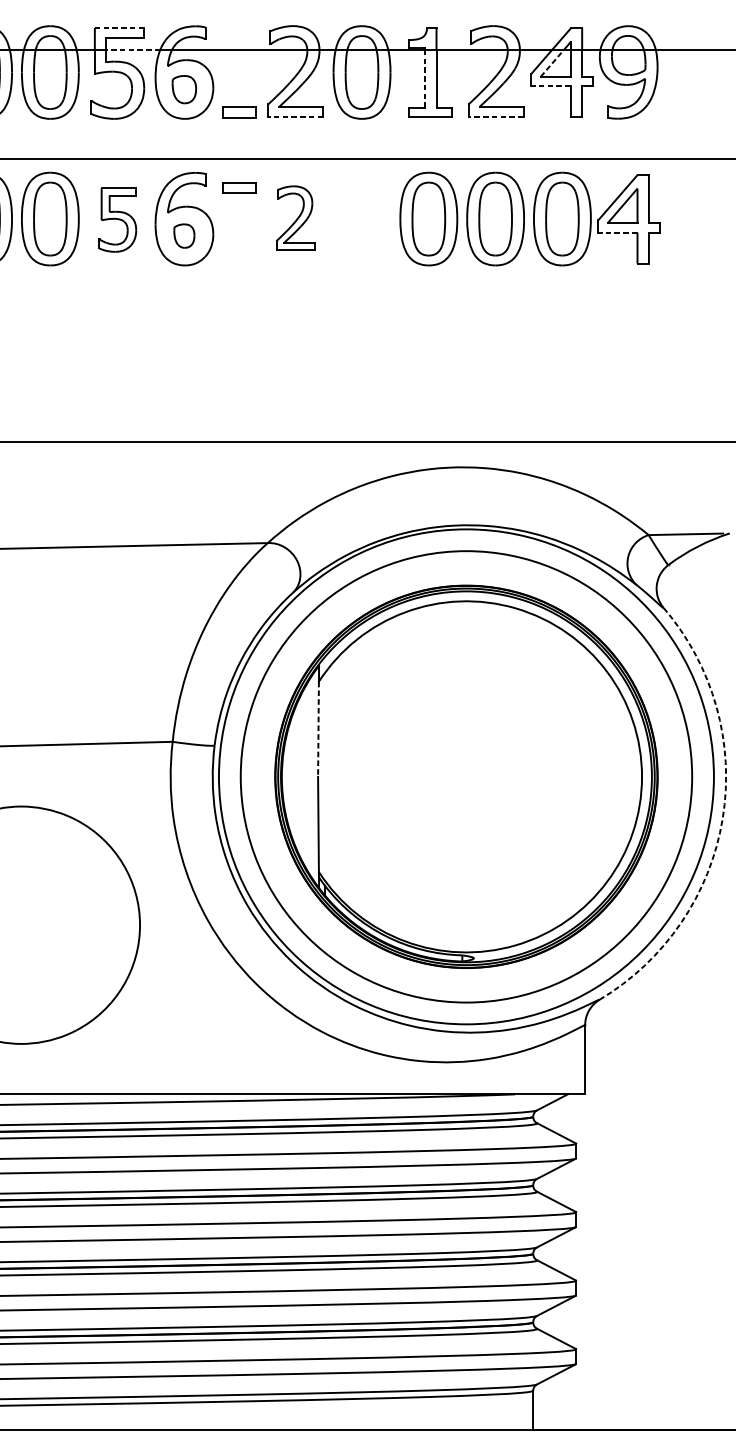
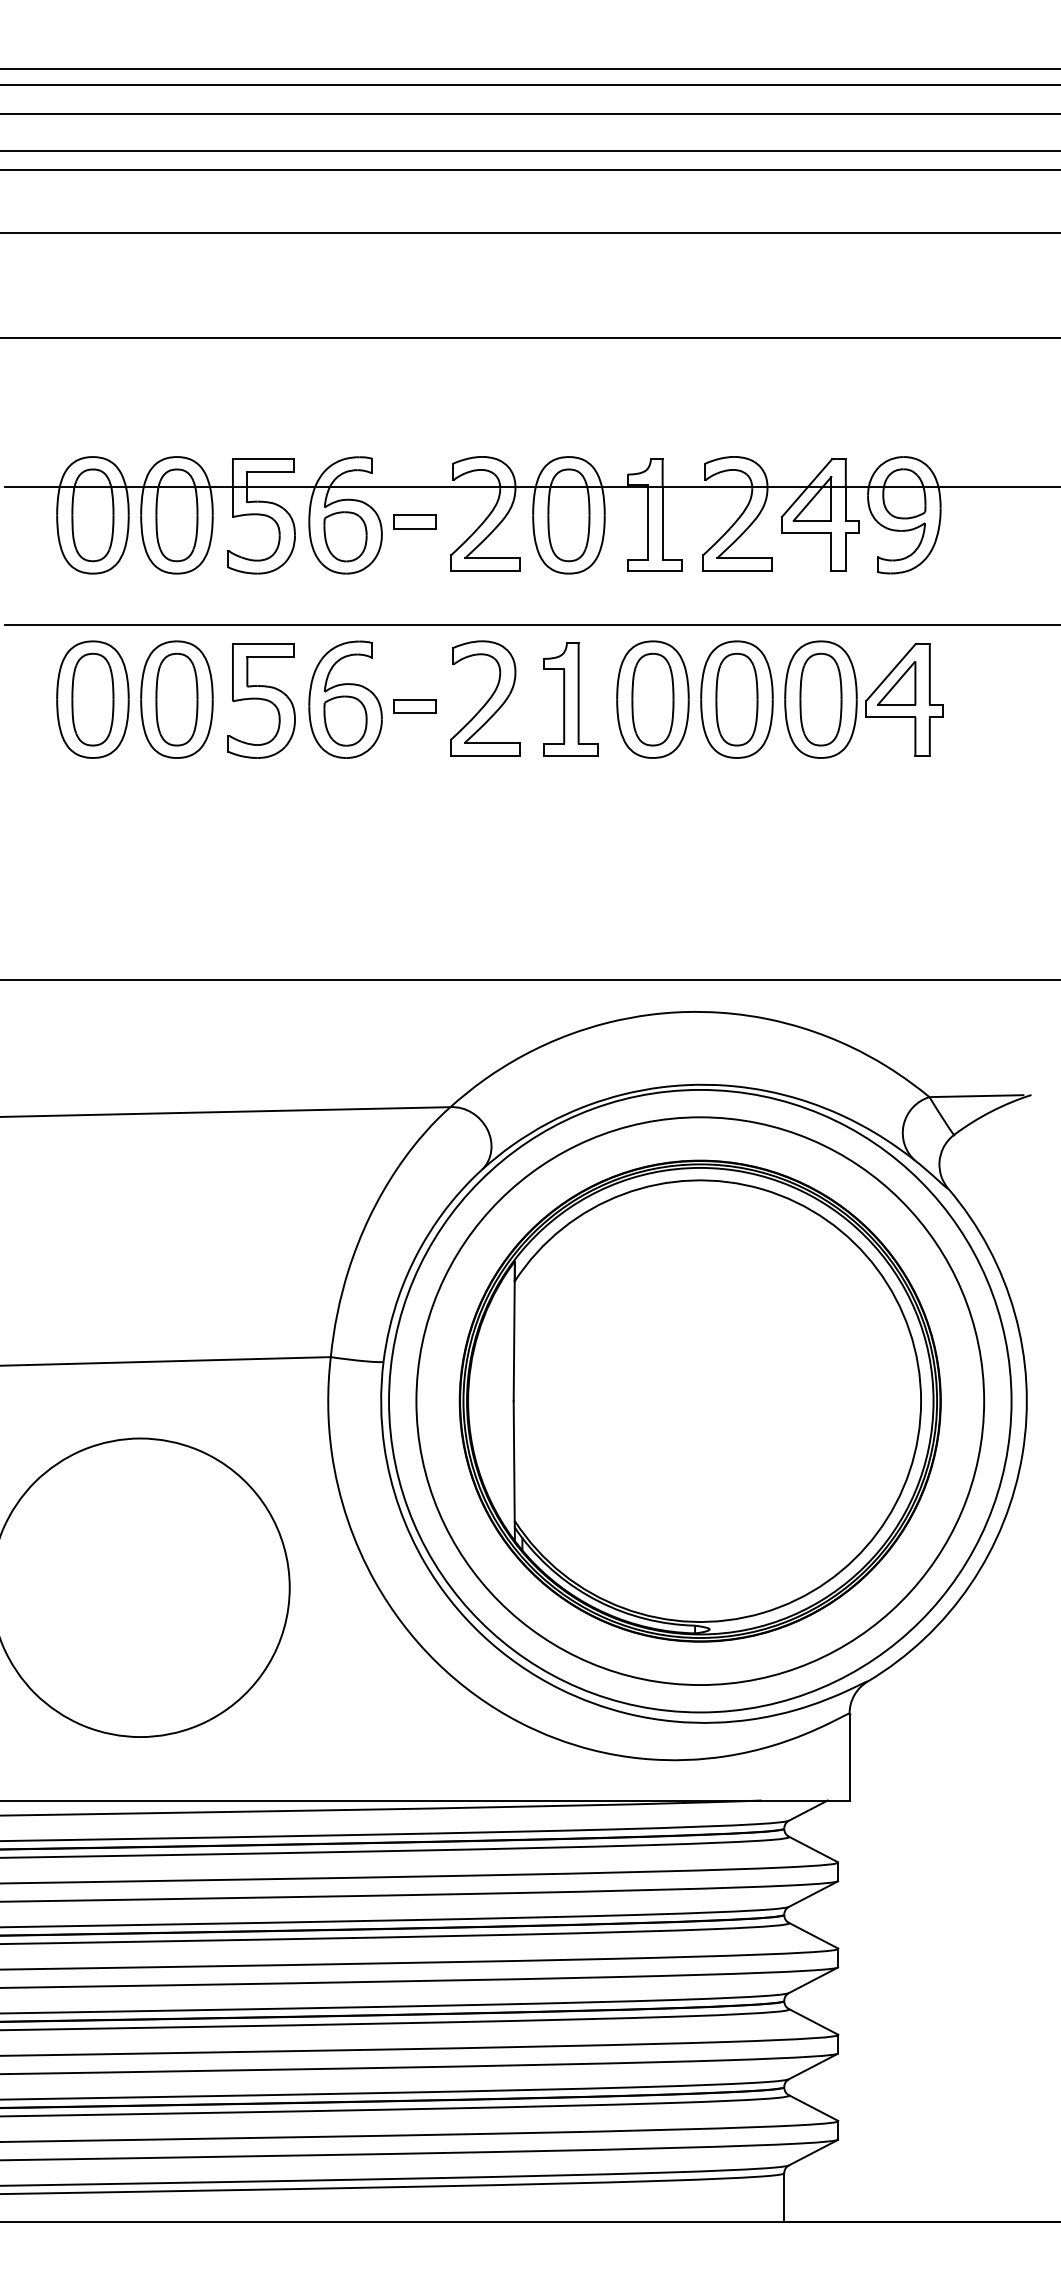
line: (119, 28) -> (263, 459), dashed -> solid
line: (133, 49) -> (281, 486), dashed -> solid
line: (552, 63) -> (808, 503), dashed -> solid
line: (425, 79) -> (648, 523), dashed -> solid
line: (550, 86) -> (806, 532), dashed -> solid
part: (184, 89) -> (345, 536), size x1.43
part: (239, 111) -> (414, 521), moved
line: (295, 117) -> (485, 571), dashed -> solid
line: (496, 117) -> (737, 571), dashed -> solid
part: (239, 187) -> (414, 706), moved
part: (295, 218) -> (485, 698), size x1.43
part: (363, 218) -> (570, 699), added
part: (117, 219) -> (261, 700), size x1.43
line: (617, 233) -> (890, 717), dashed -> solid
part: (184, 235) -> (345, 720), size x1.67
line: (318, 729) -> (514, 1341), dashed -> solid
arc: (722, 818) -> (1022, 1453), dashed -> solid

